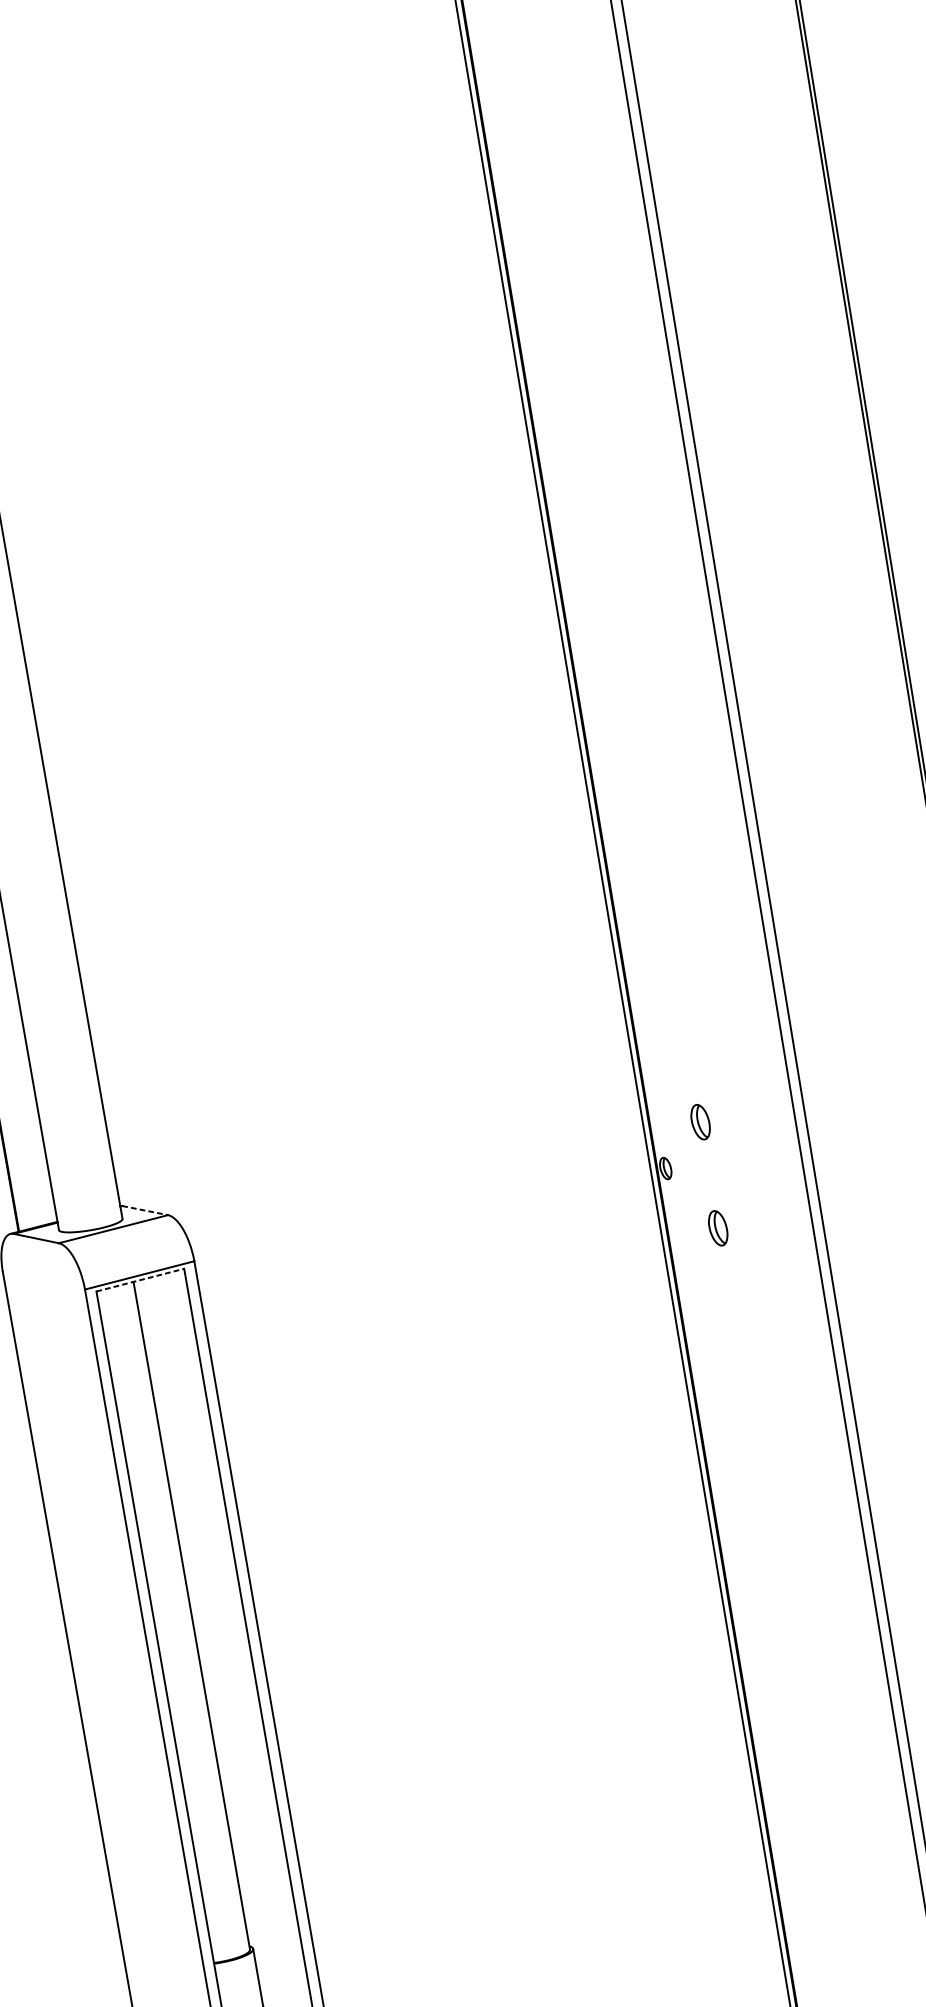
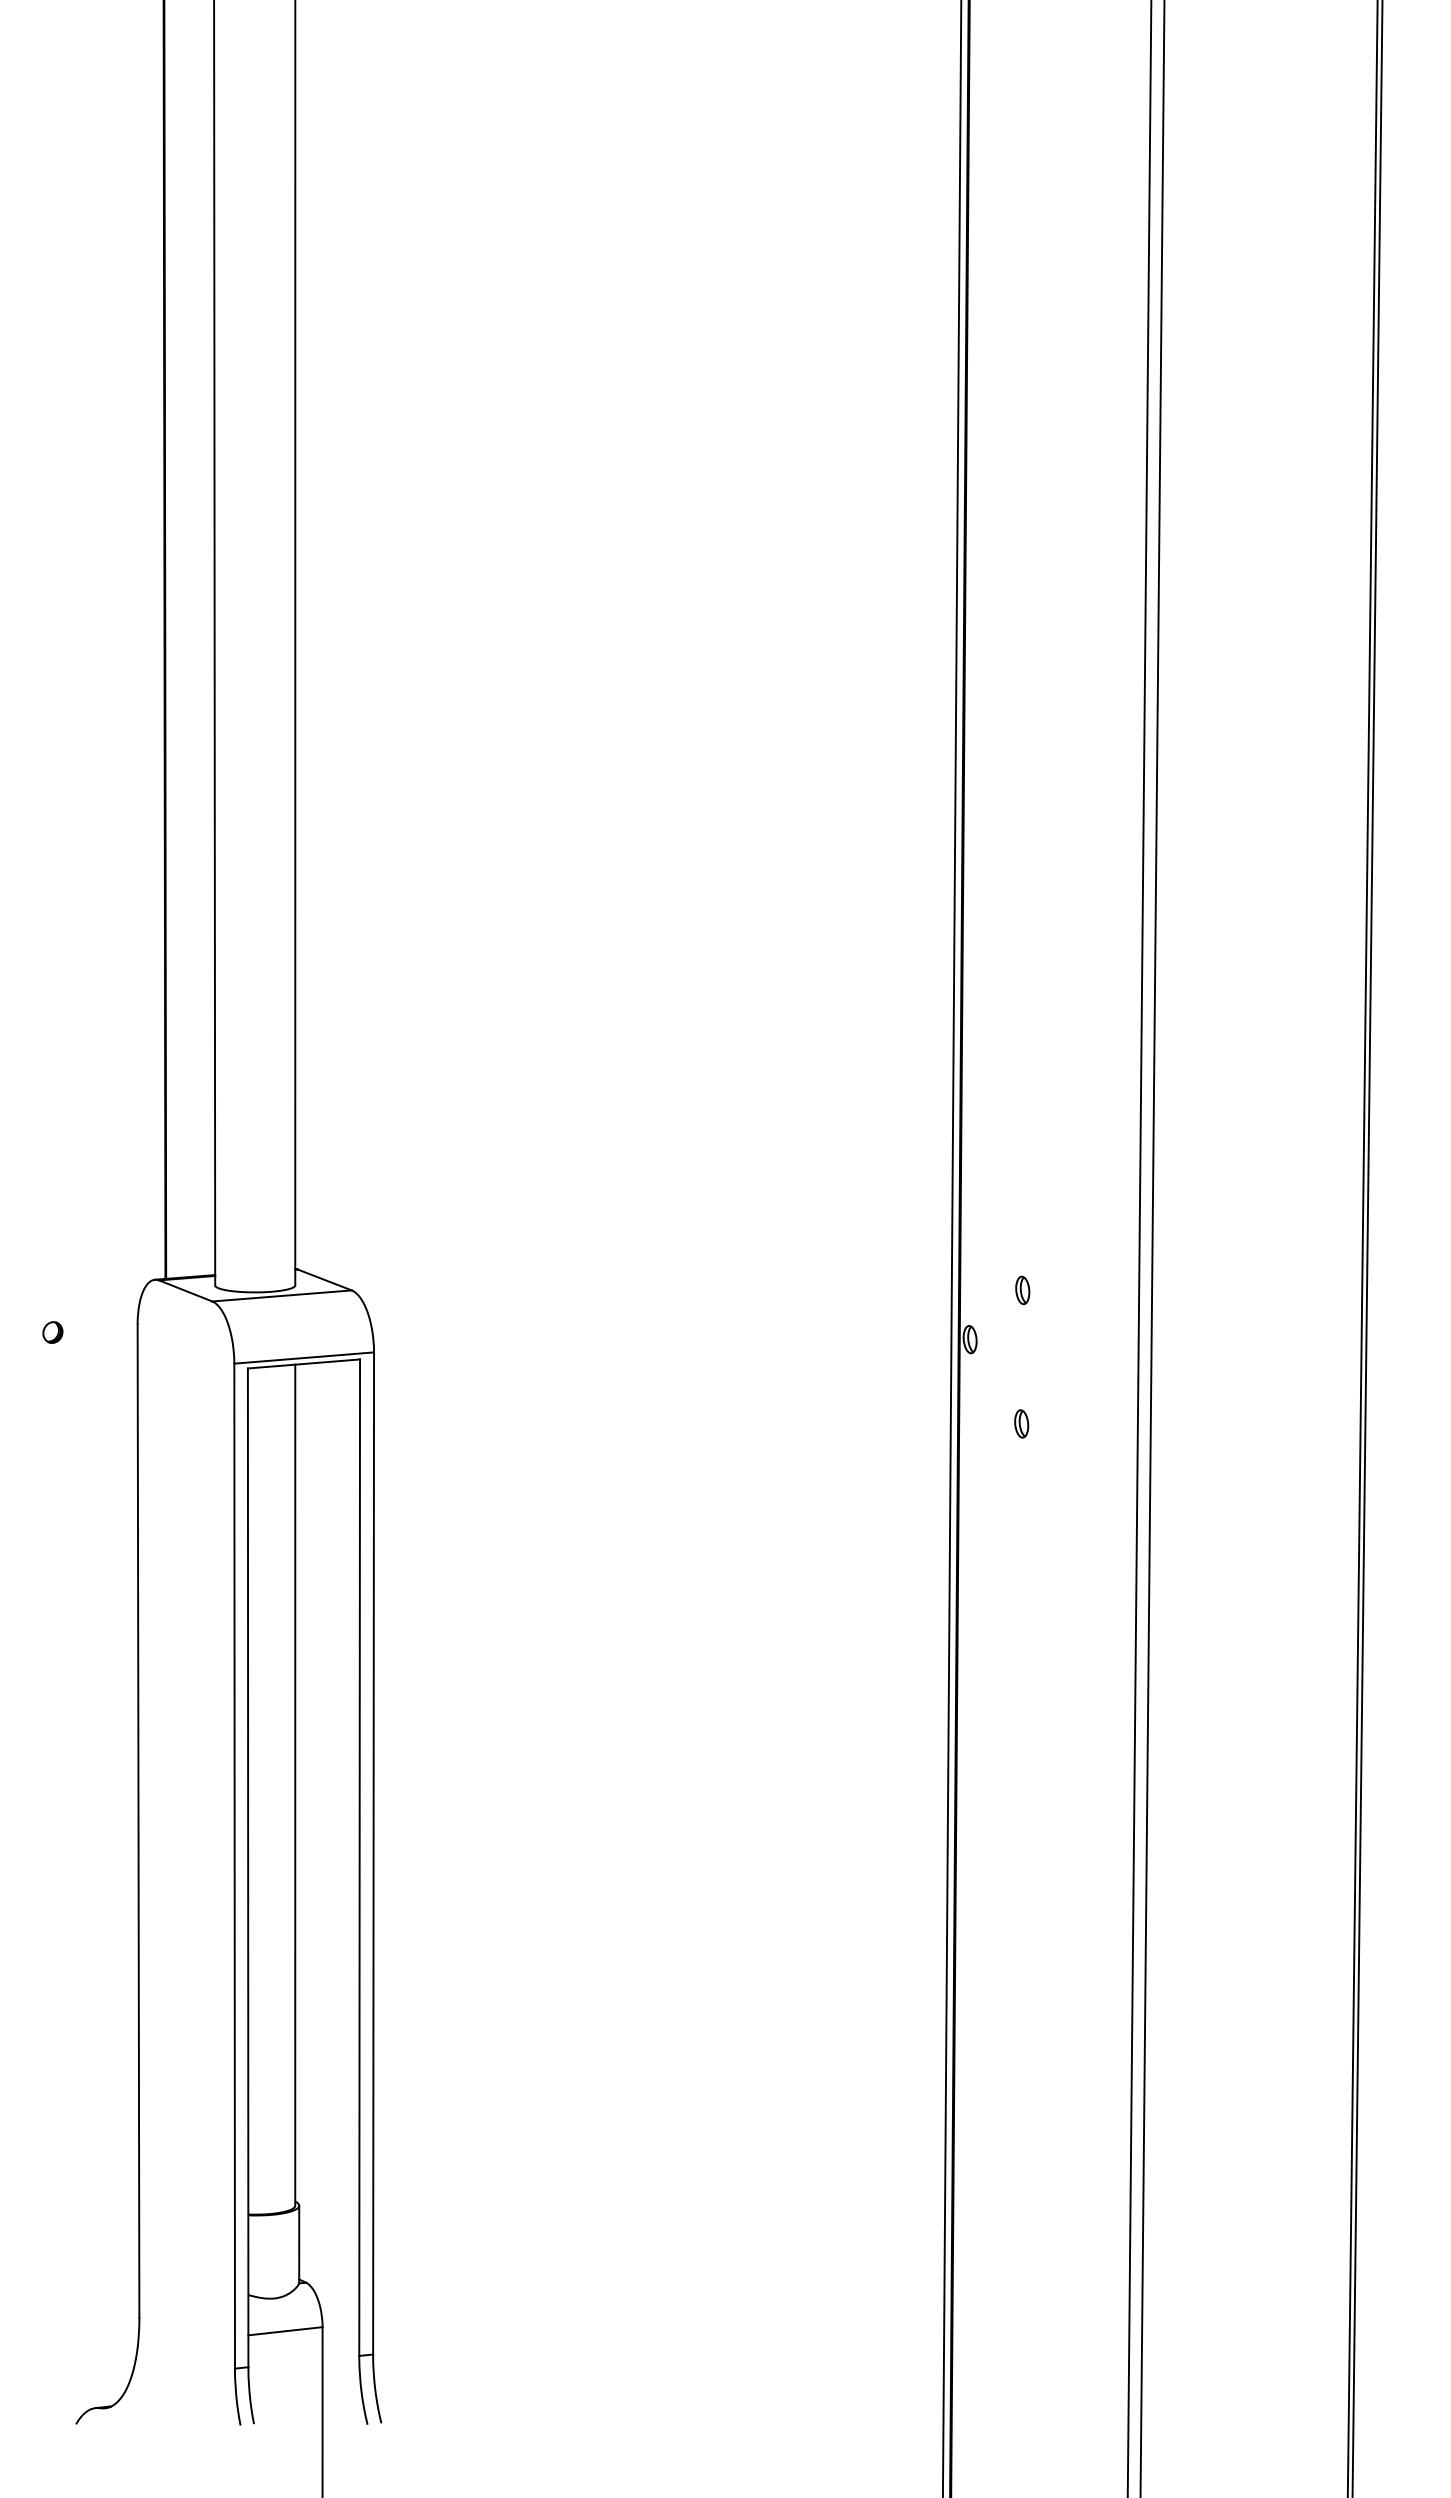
part: (700, 1122) -> (1022, 1290), size x0.62
line: (144, 1210) -> (324, 1279), dashed -> solid
part: (718, 1228) -> (1021, 1423), size x0.62
line: (140, 1279) -> (304, 1363), dashed -> solid

